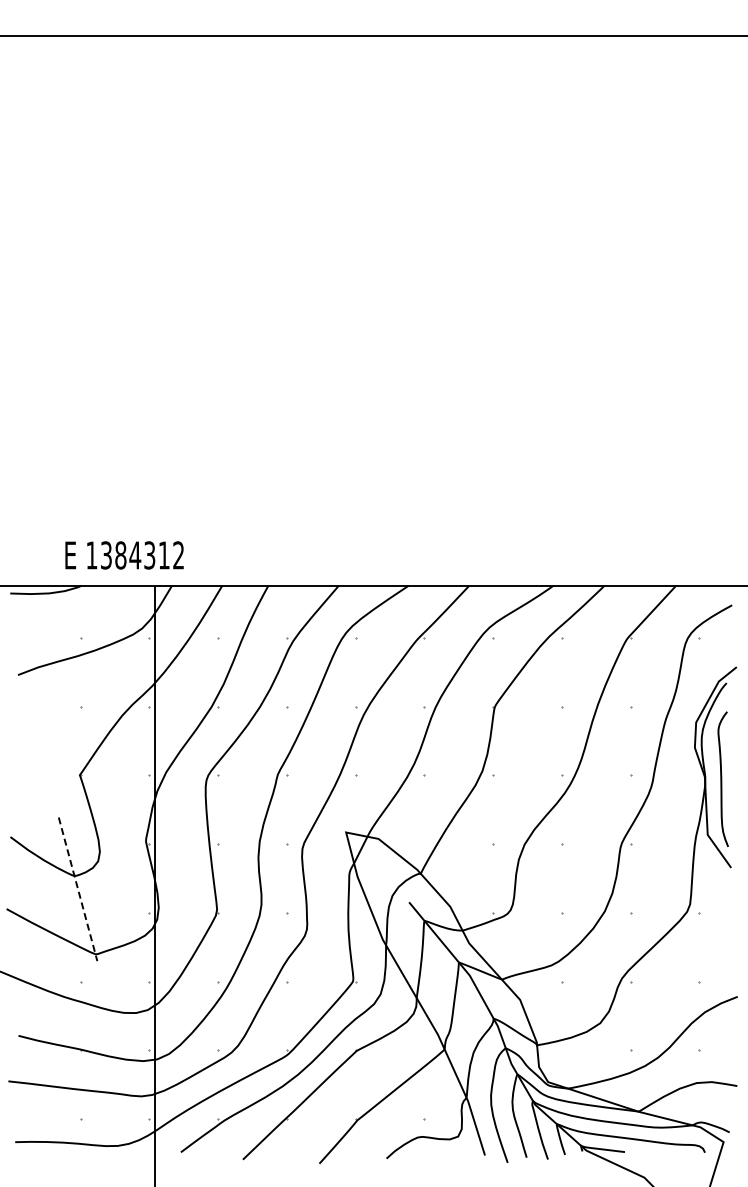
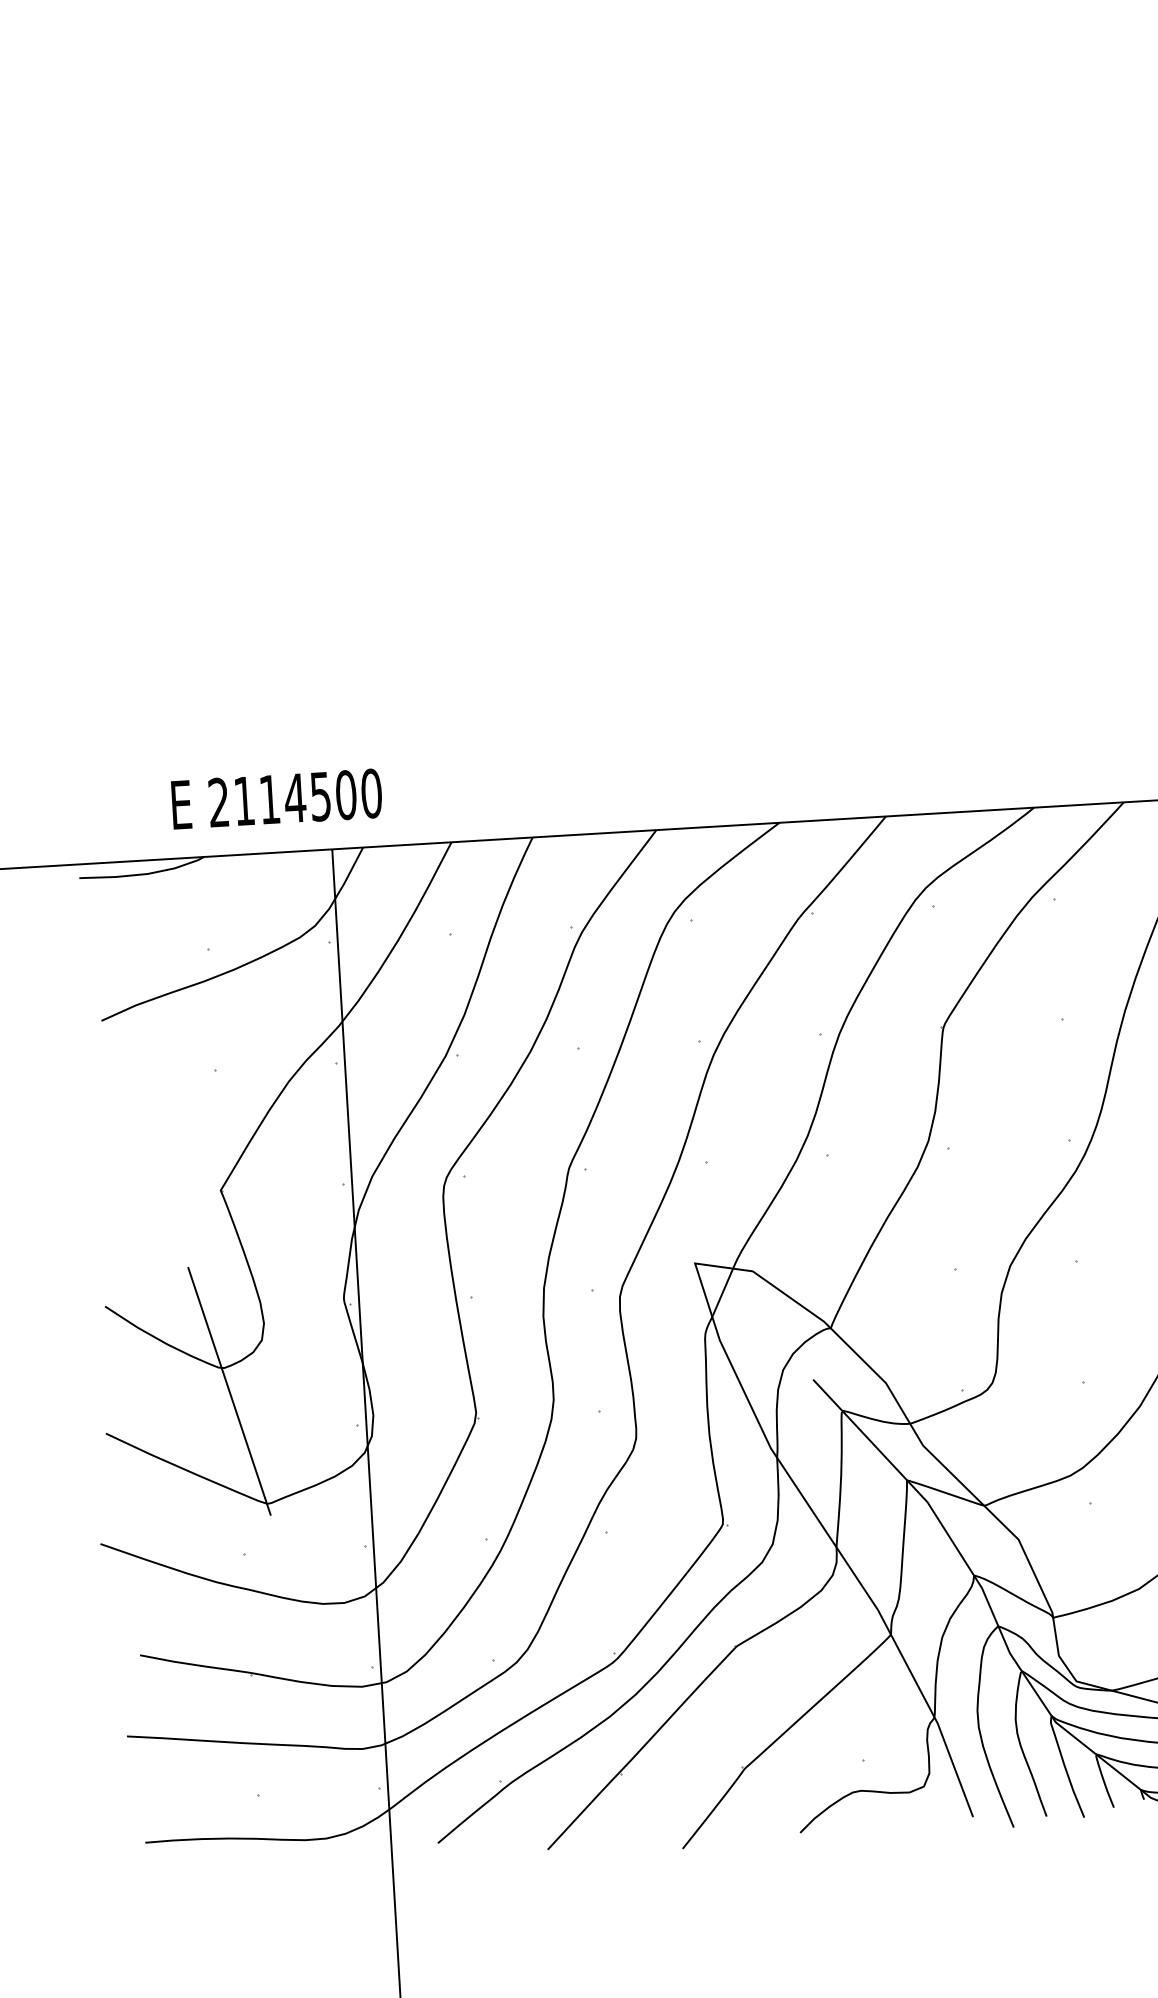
text: (135, 555) -> (295, 798), 1384312 -> 2114500
line: (78, 889) -> (230, 1391), dashed -> solid

